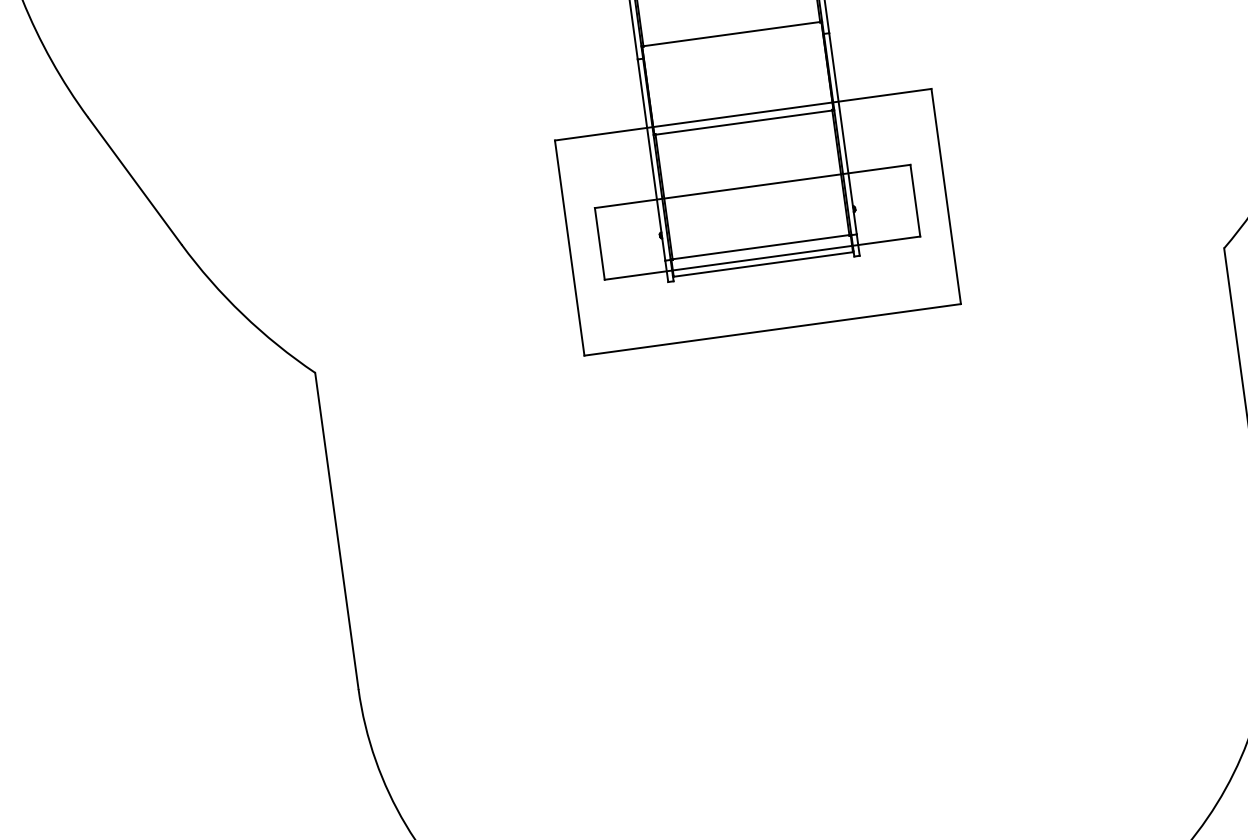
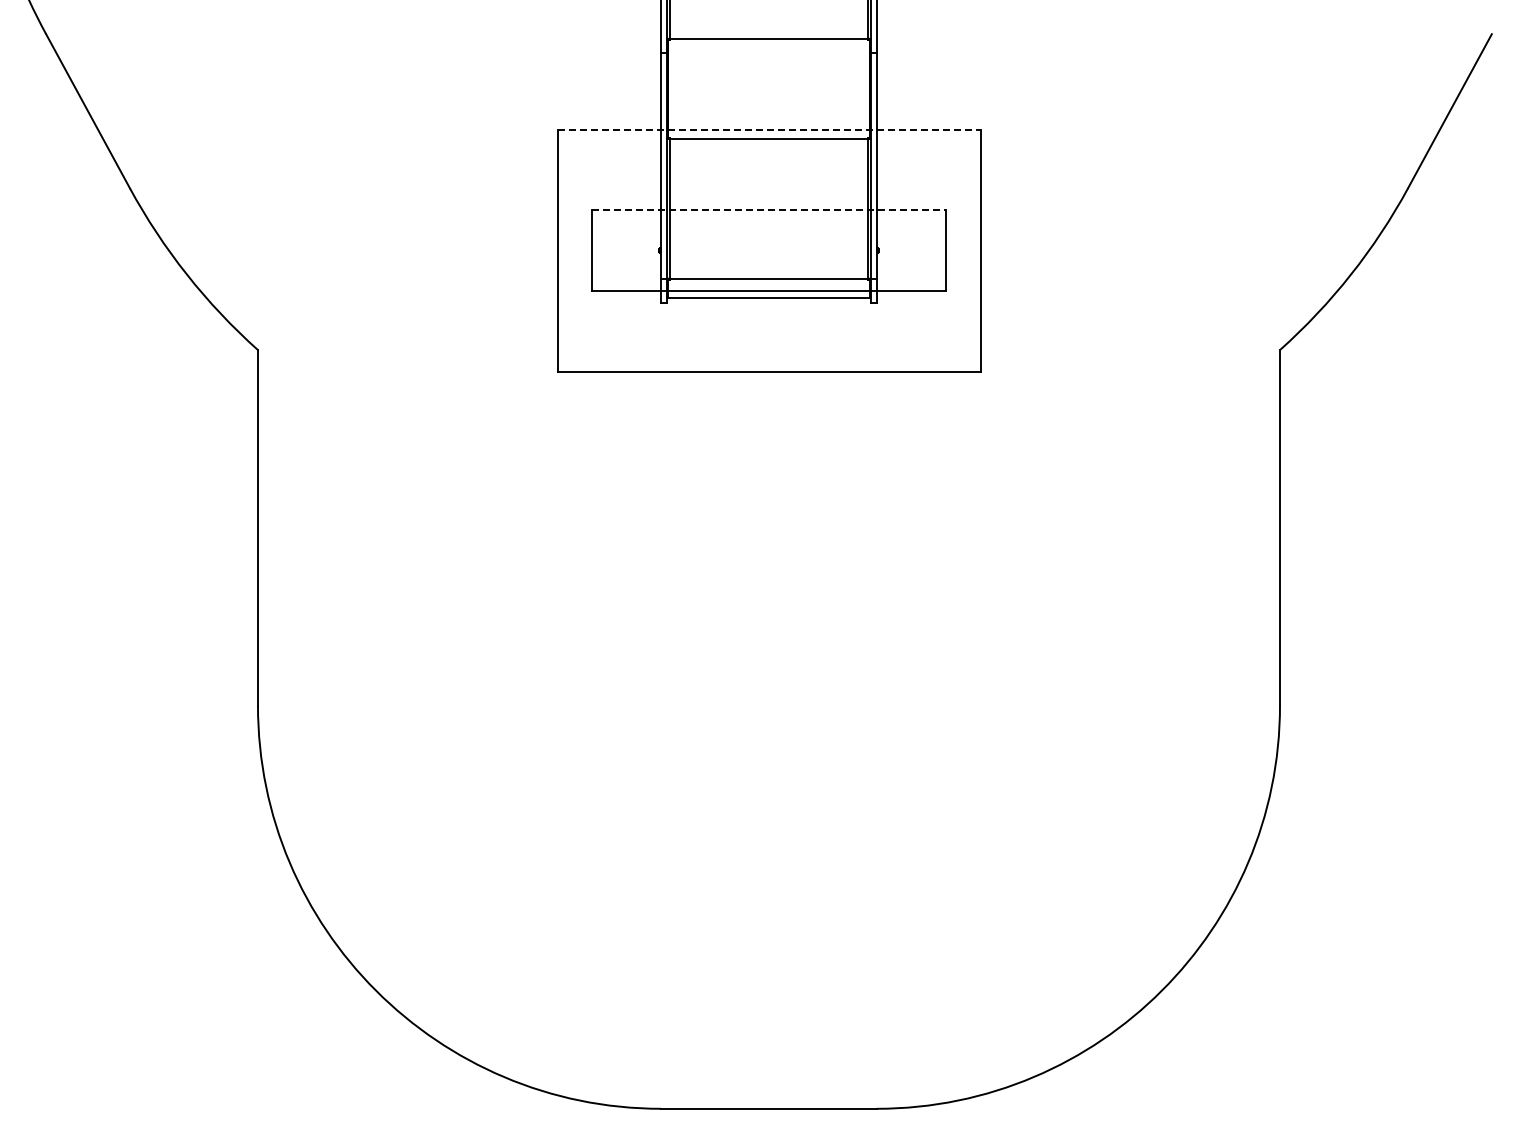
line: (743, 114) -> (769, 129), solid -> dashed
line: (753, 186) -> (769, 210), solid -> dashed

